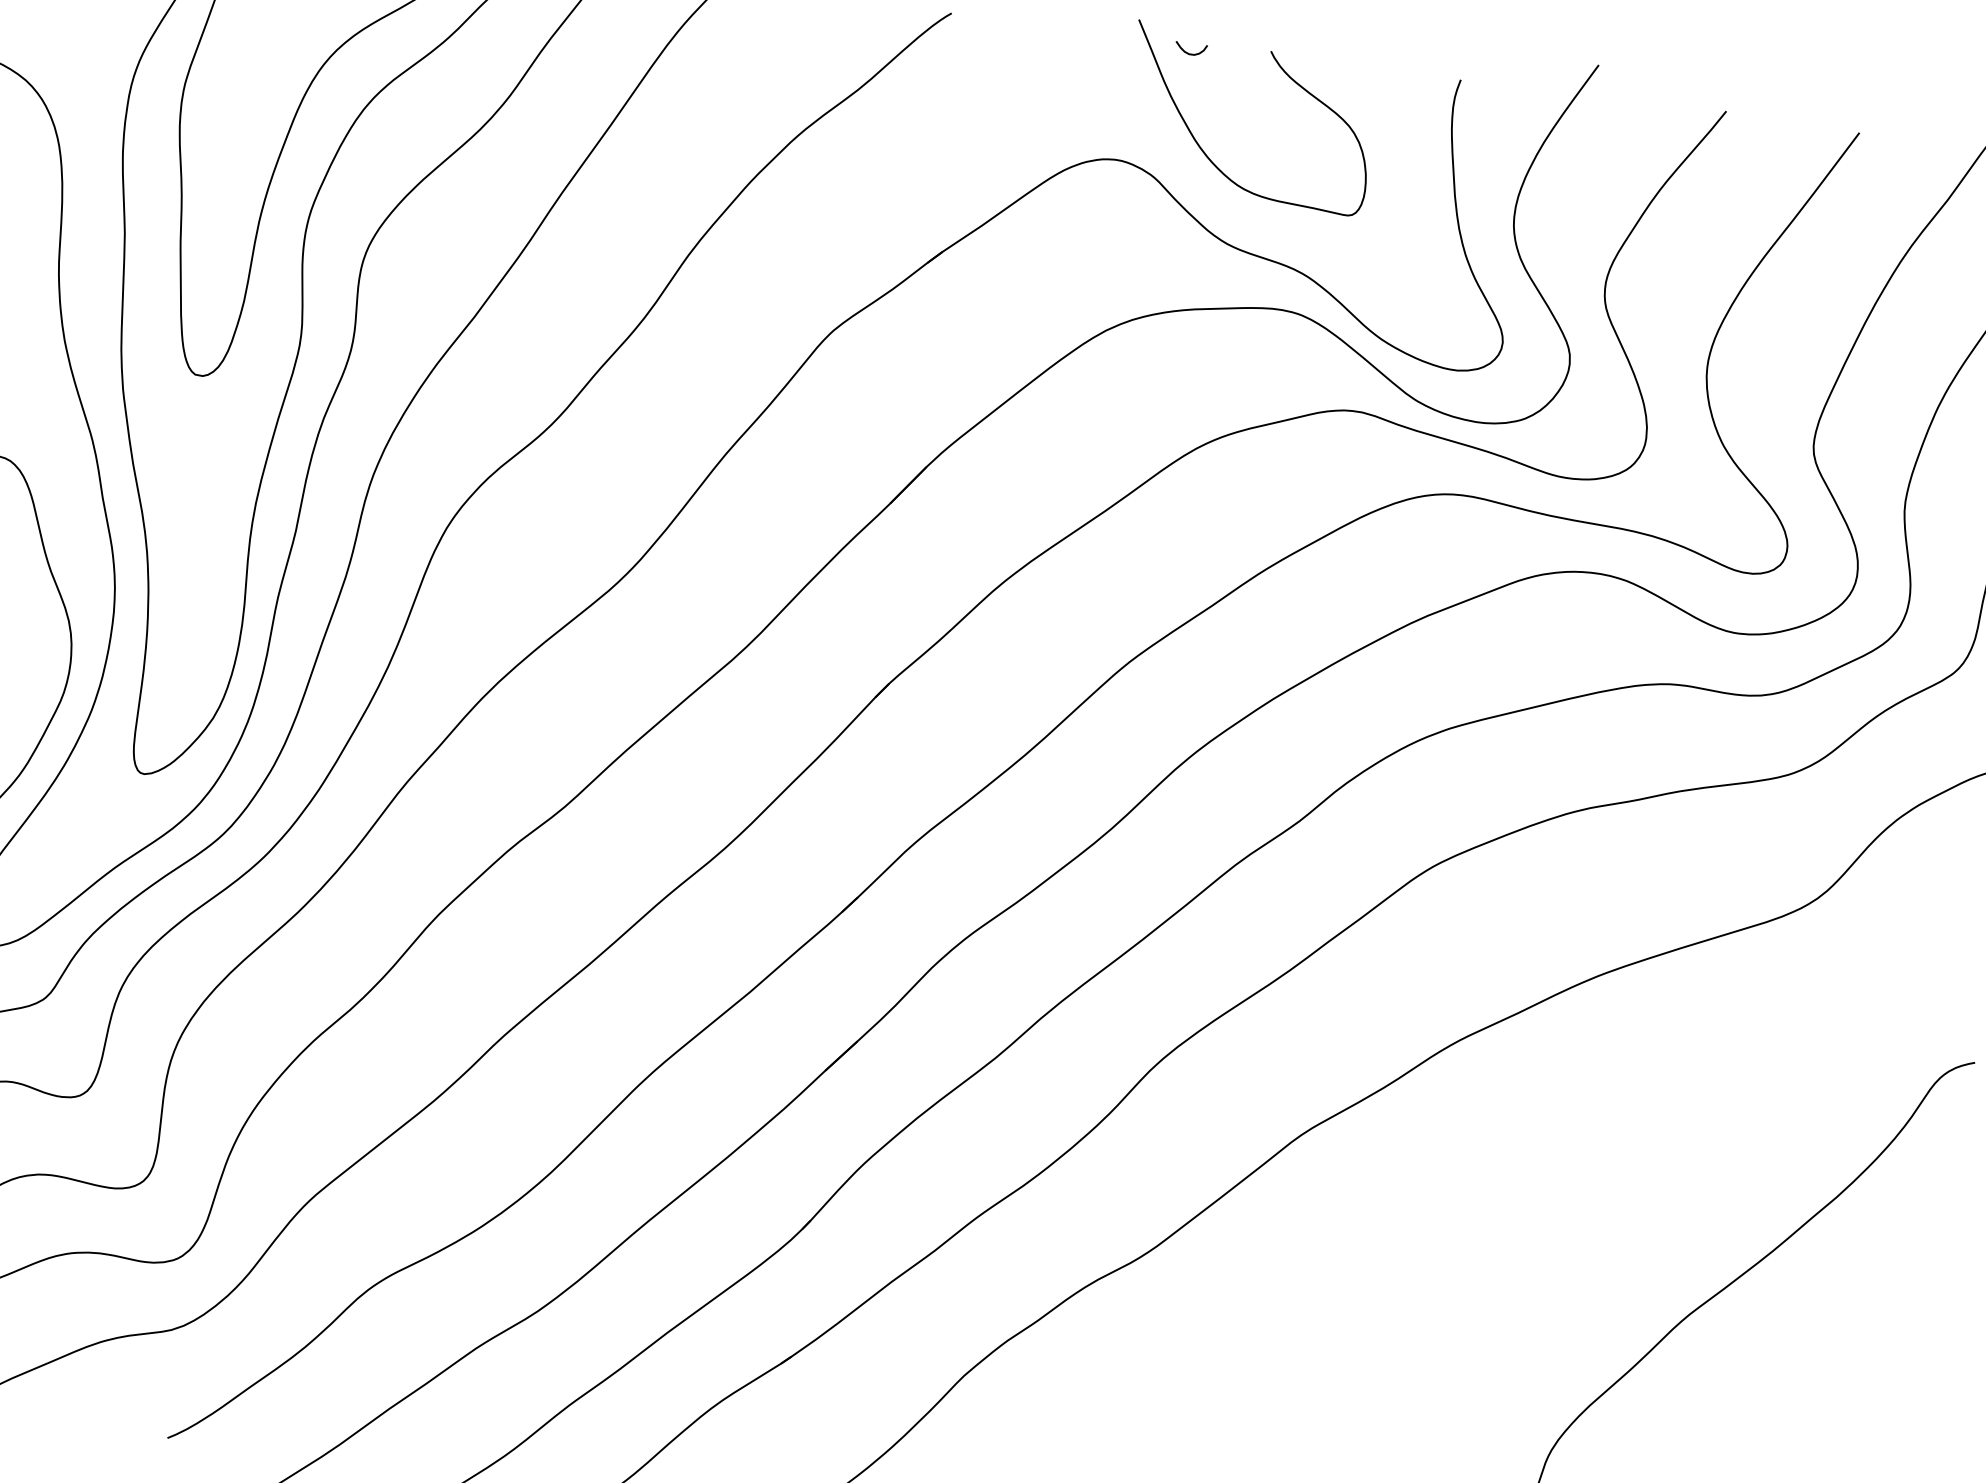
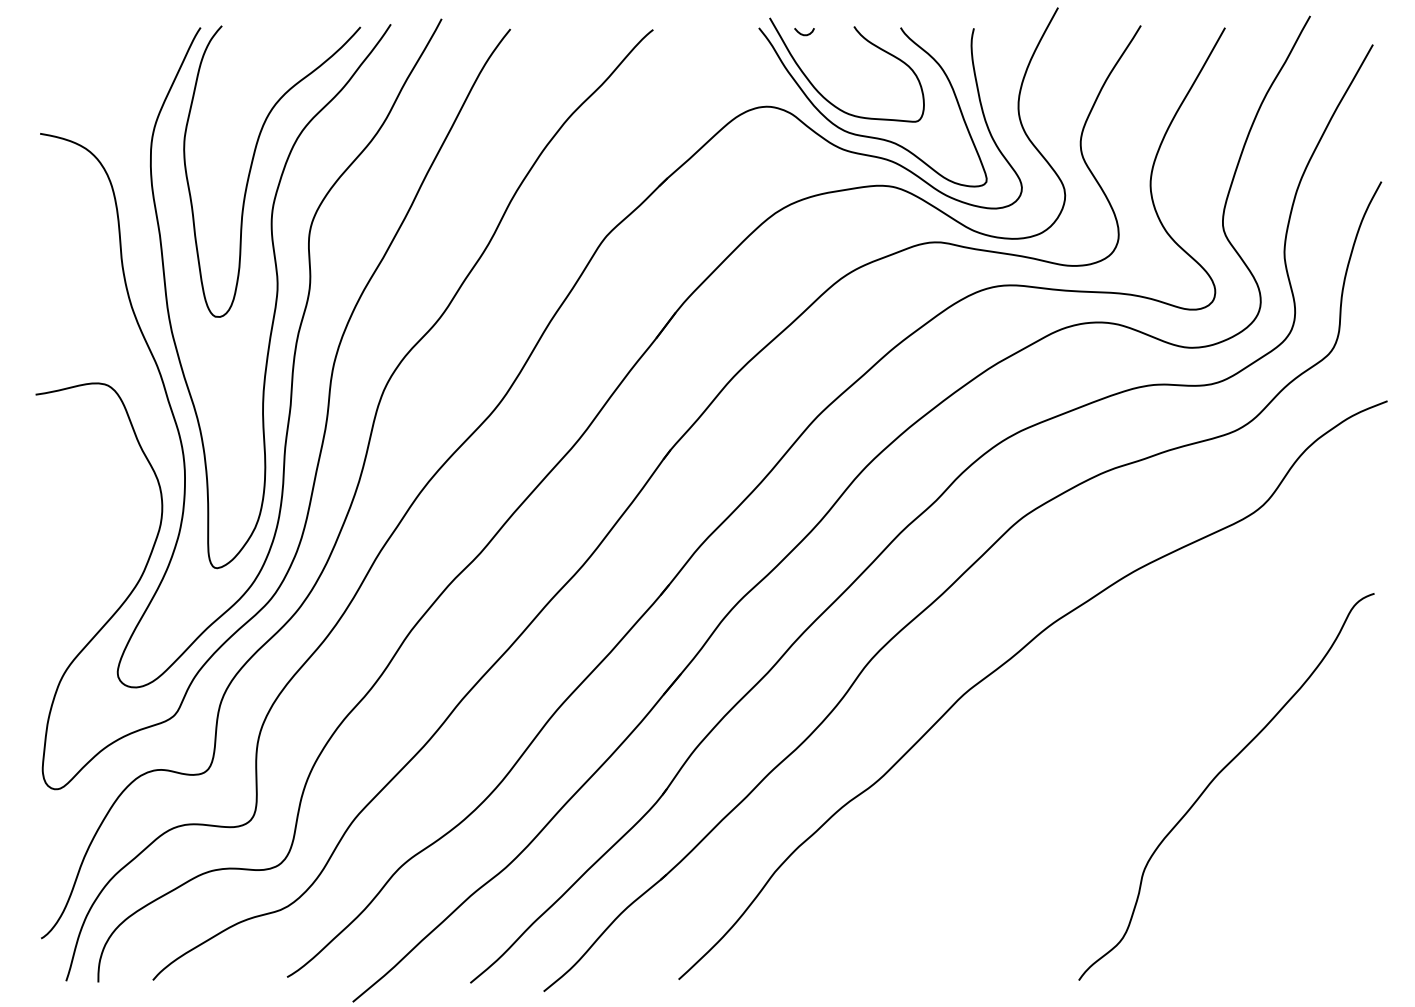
curve: (1268, 227) -> (867, 135), added

